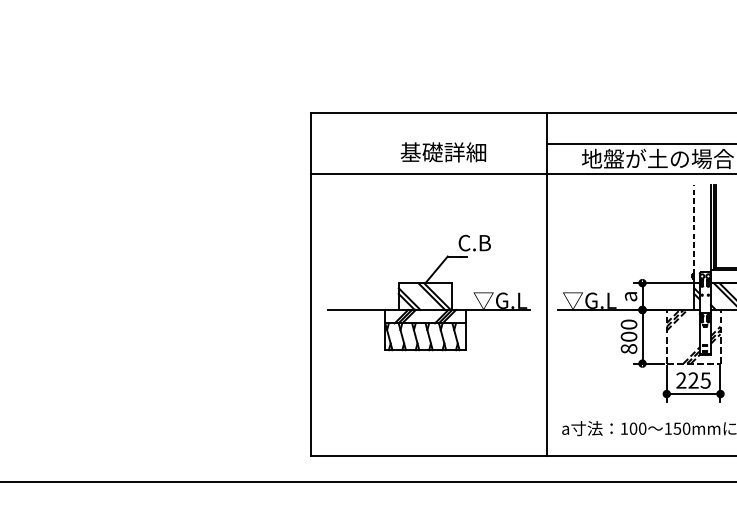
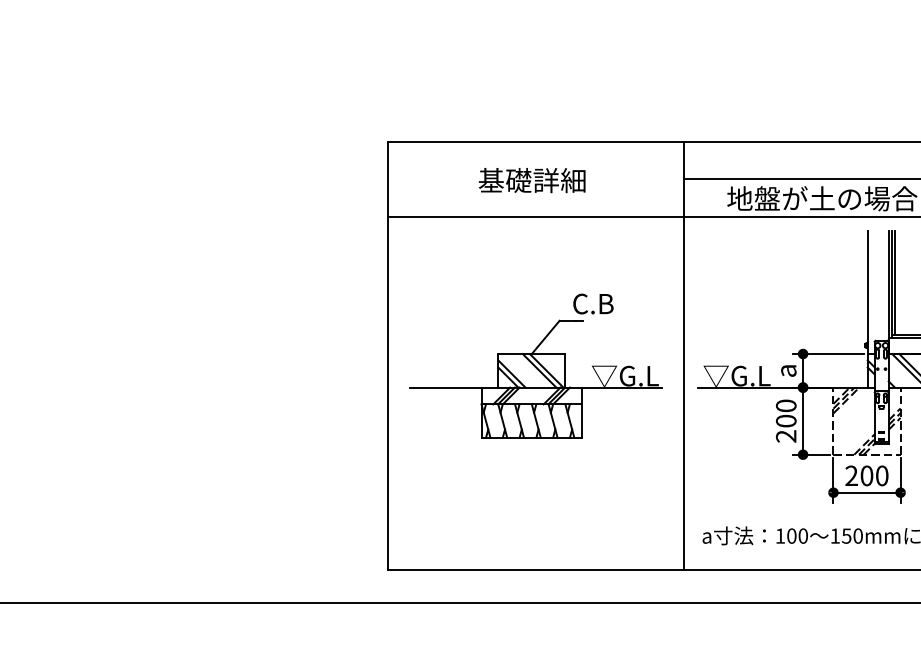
text: (443, 152) -> (532, 180), moved
line: (694, 233) -> (867, 292), dashed -> solid
text: (629, 349) -> (786, 436), 800 -> 200
text: (699, 380) -> (874, 475), 225 -> 200

